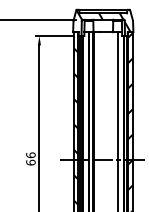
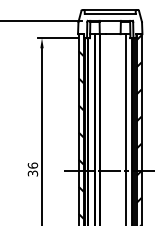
hatch: (103, 21) -> (110, 22), removed
text: (30, 162) -> (32, 173), 66 -> 36

